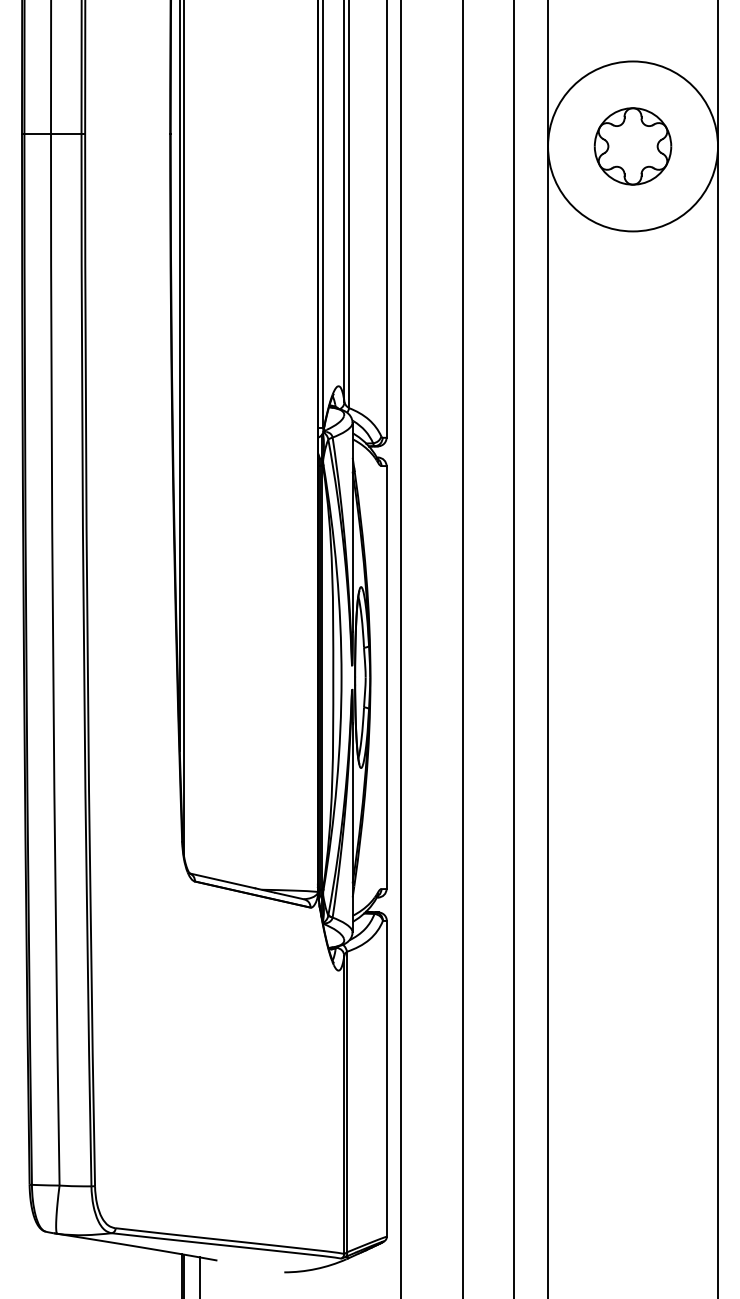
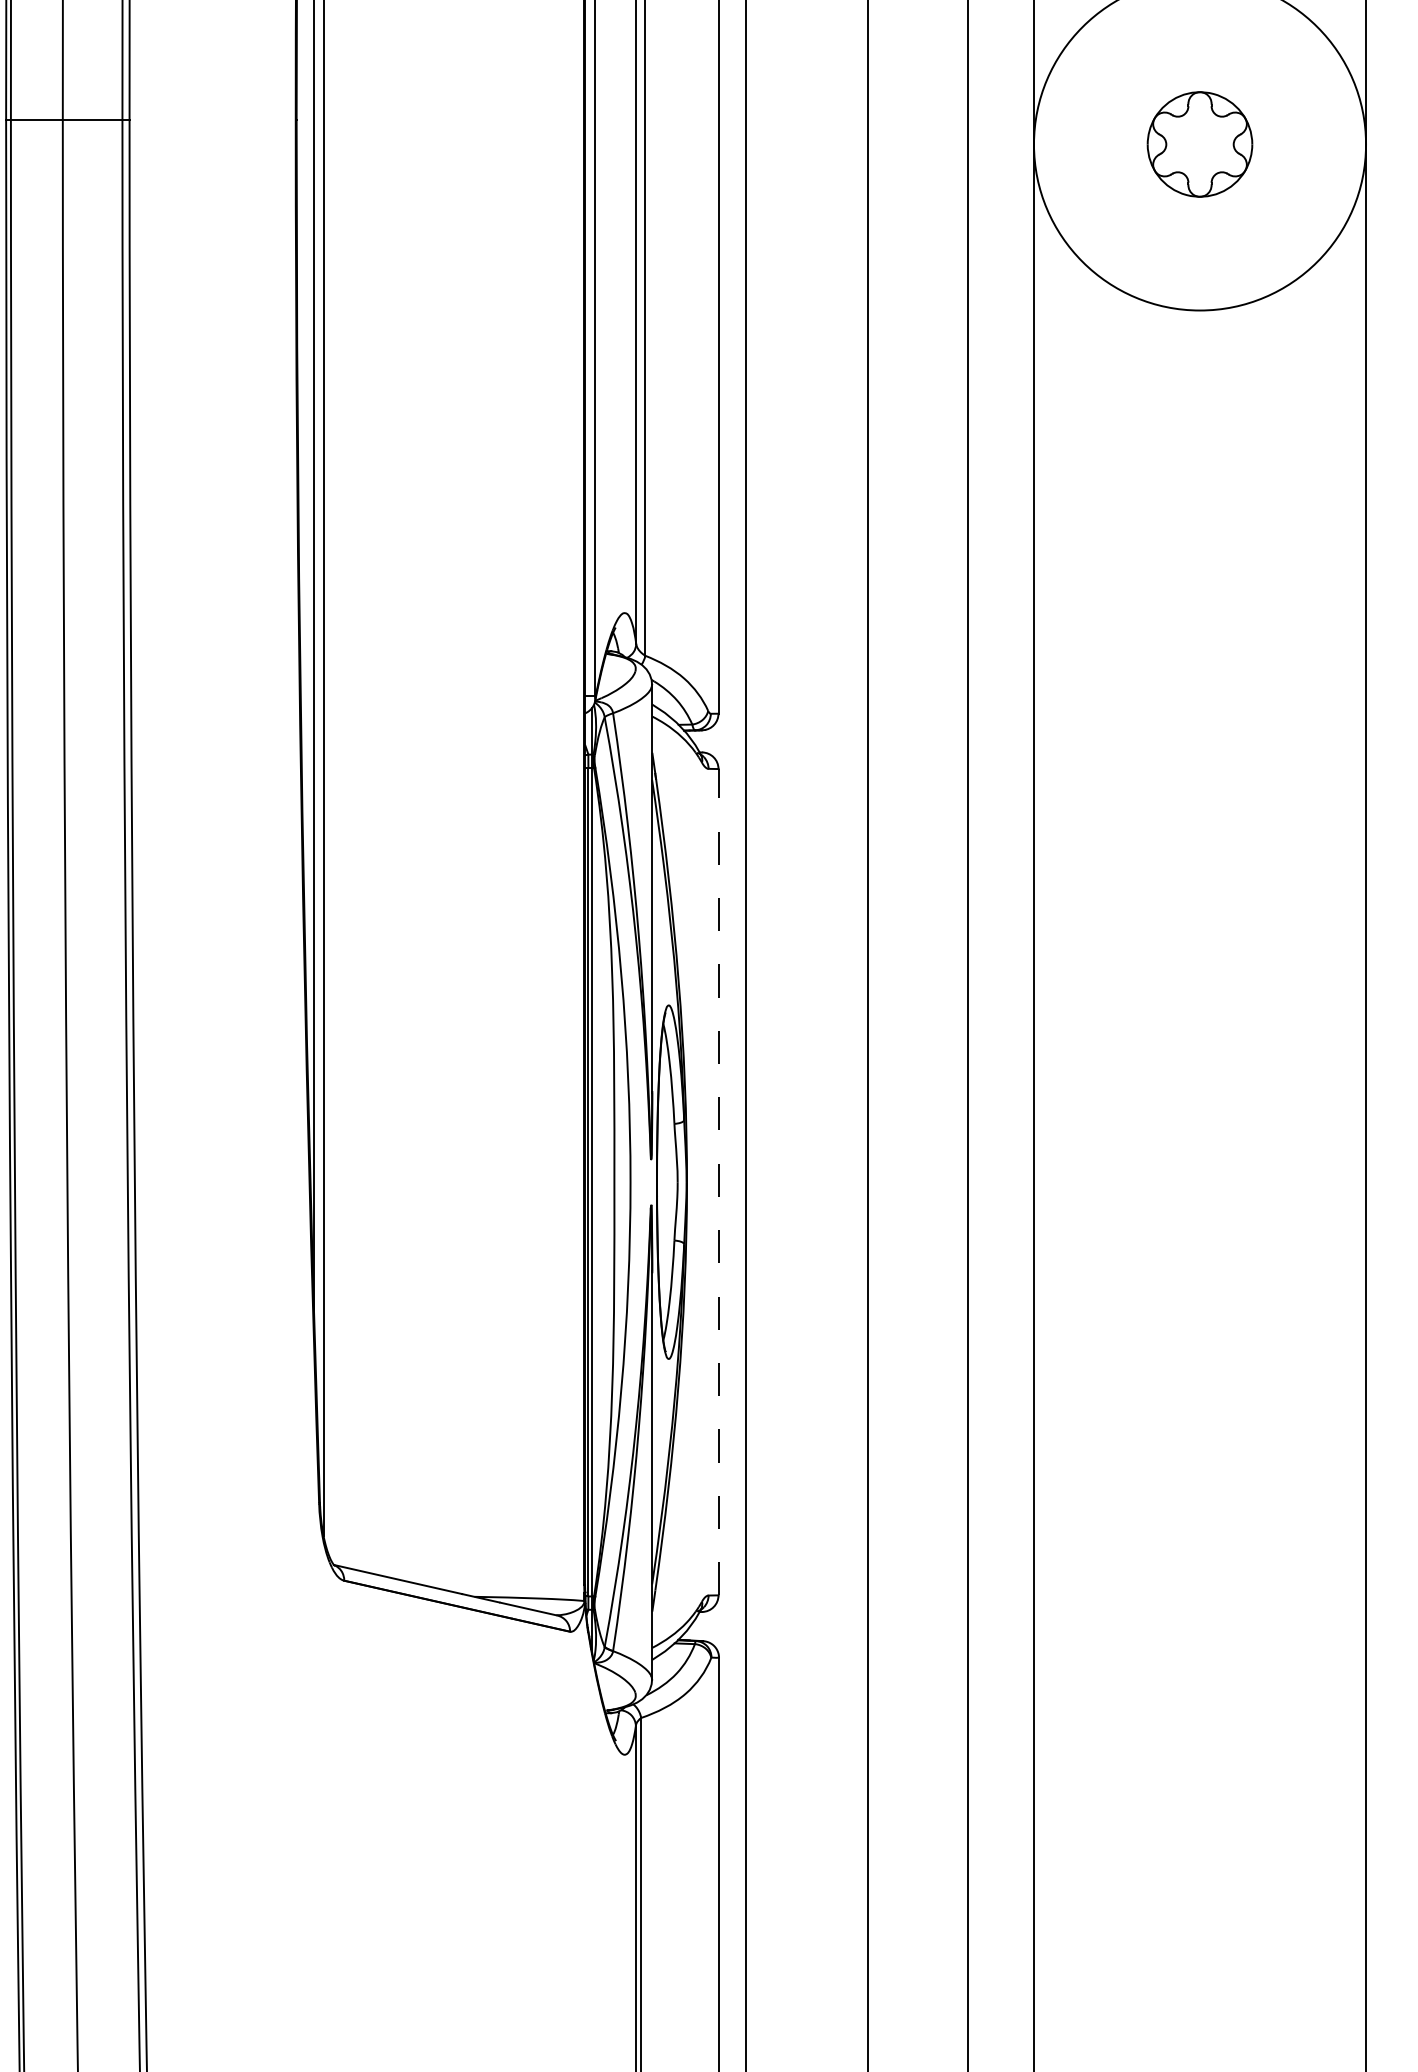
part: (632, 146) -> (1198, 144), size x0.7
line: (386, 677) -> (718, 1182), solid -> dashed

